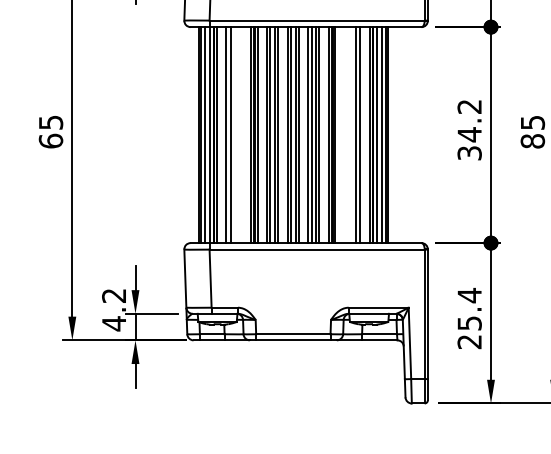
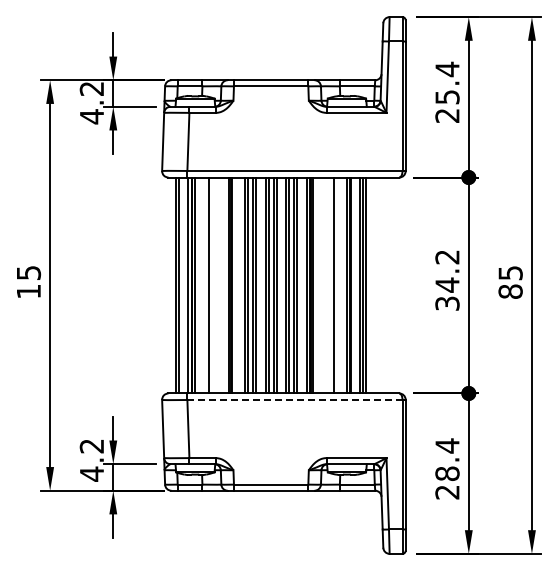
line: (204, 135) -> (182, 285), removed
line: (226, 135) -> (204, 285), removed
line: (257, 135) -> (235, 285), removed
line: (360, 135) -> (338, 285), removed
line: (376, 135) -> (354, 285), removed
text: (50, 141) -> (28, 291), 65 -> 15
line: (316, 250) -> (294, 400), solid -> dashed
text: (469, 323) -> (447, 473), 25.4 -> 28.4

